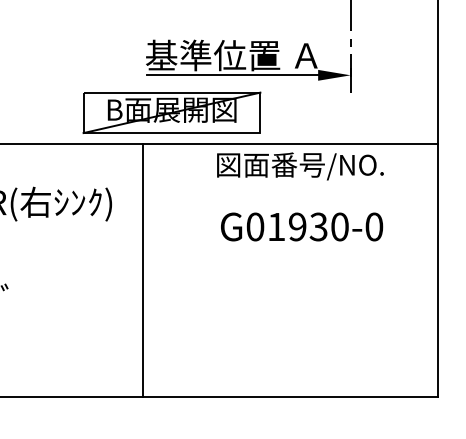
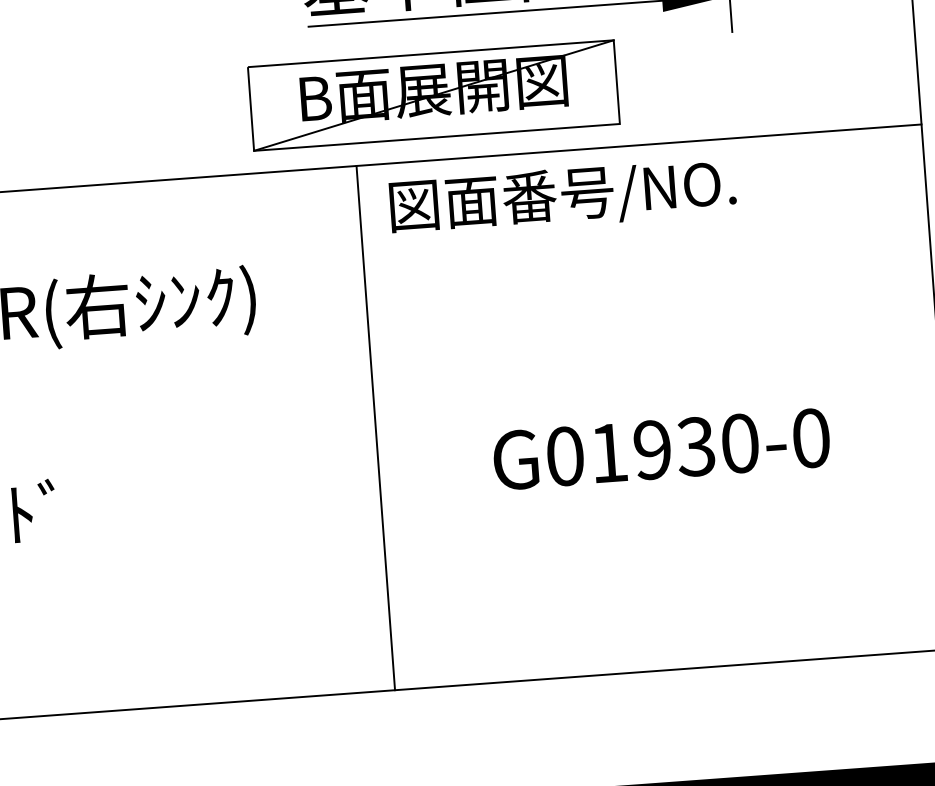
part: (171, 112) -> (432, 94), moved
text: (300, 166) -> (563, 197), moved
text: (302, 226) -> (662, 448), moved
line: (143, 270) -> (376, 427), moved

